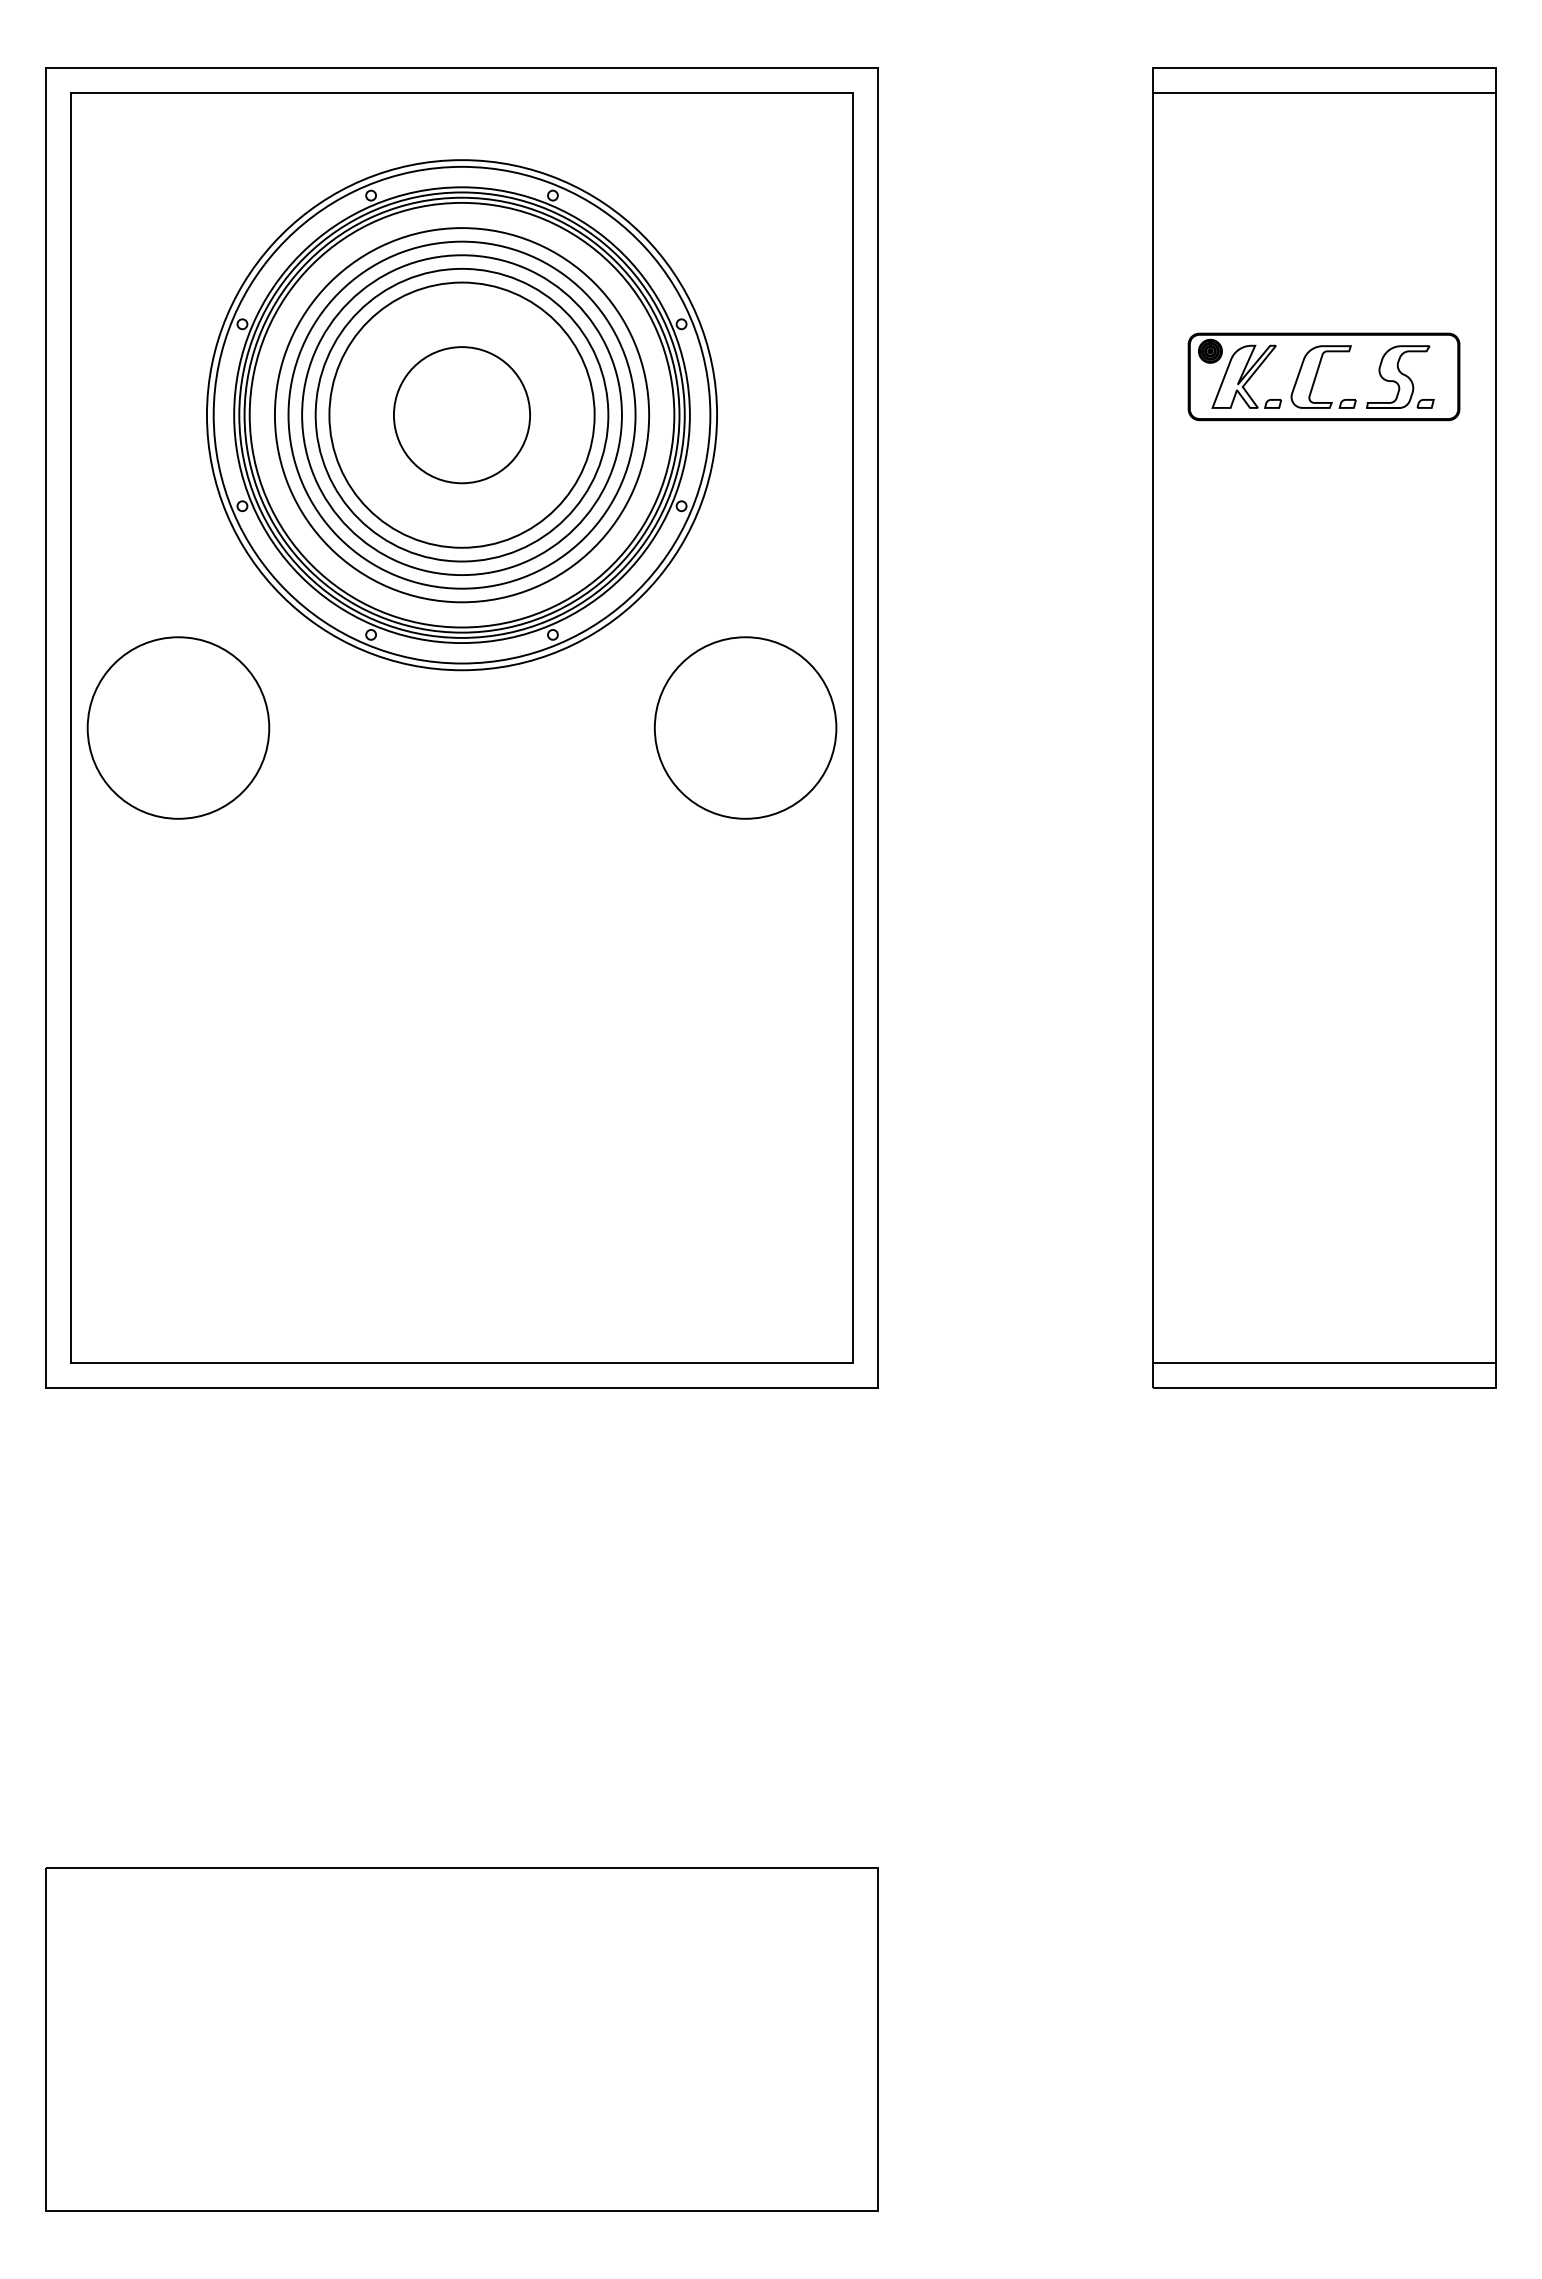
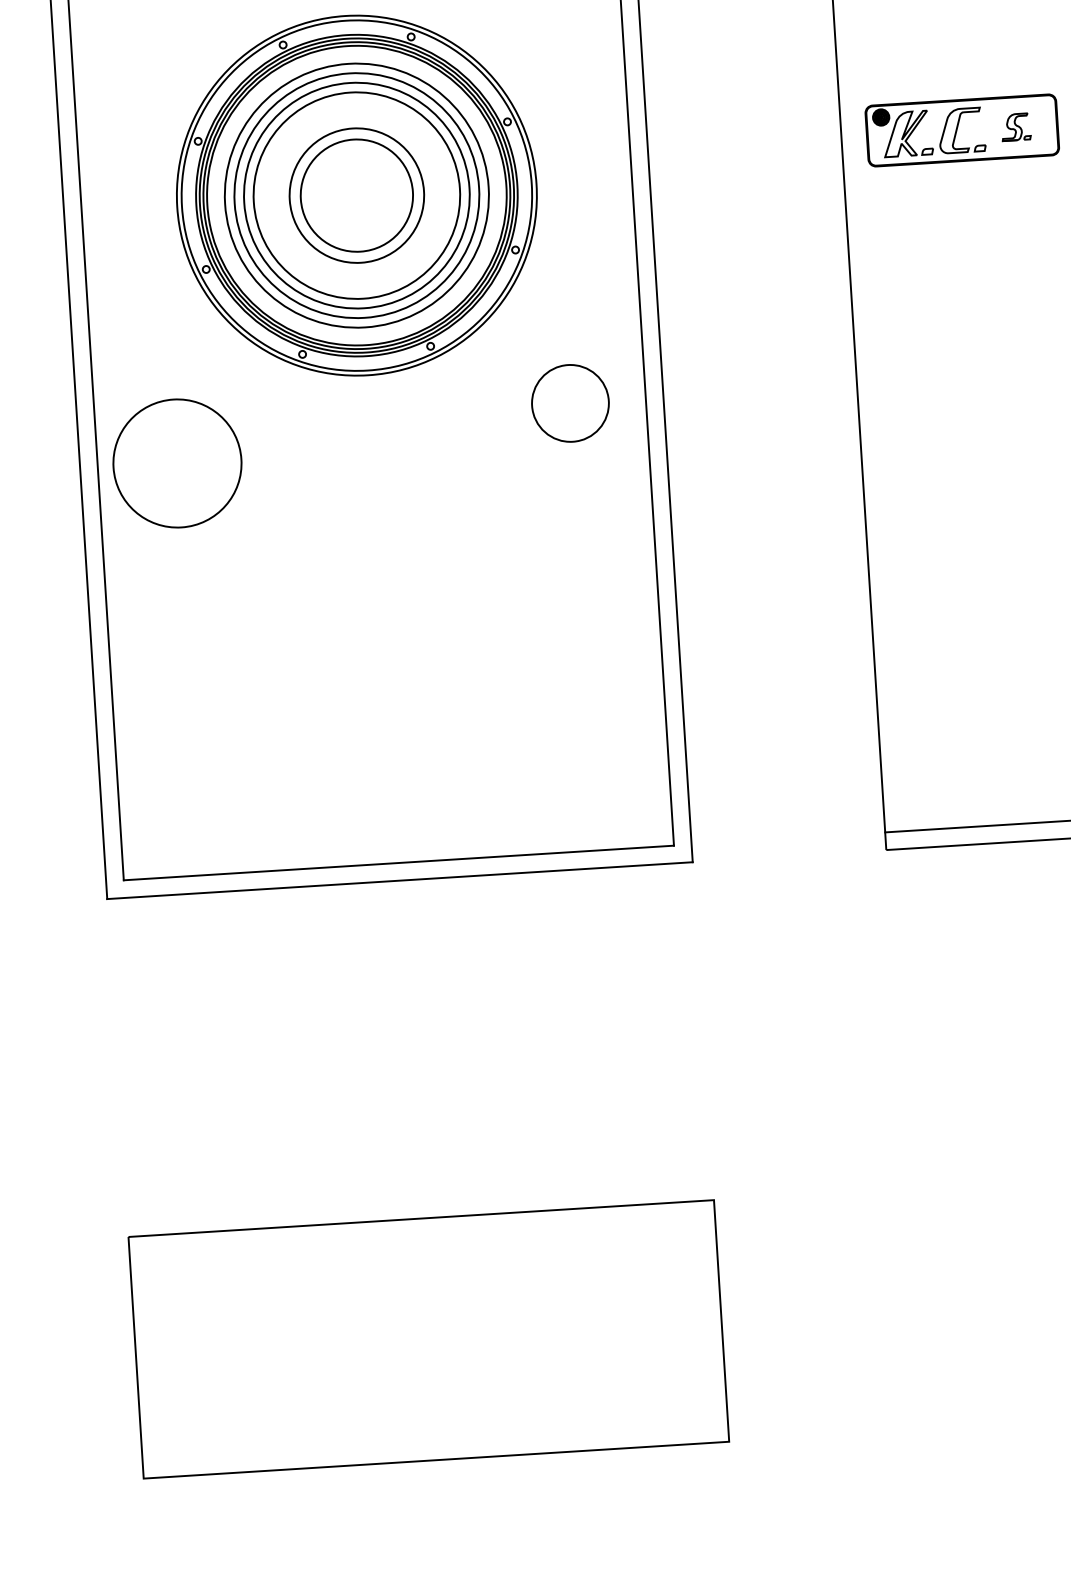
part: (1400, 376) -> (1016, 126), size x0.6
circle: (461, 414) -> (356, 195), size x0.6
circle: (461, 415) -> (356, 195), size x1.4
circle: (178, 727) -> (177, 463), moved
circle: (745, 727) -> (570, 403), size x0.6

